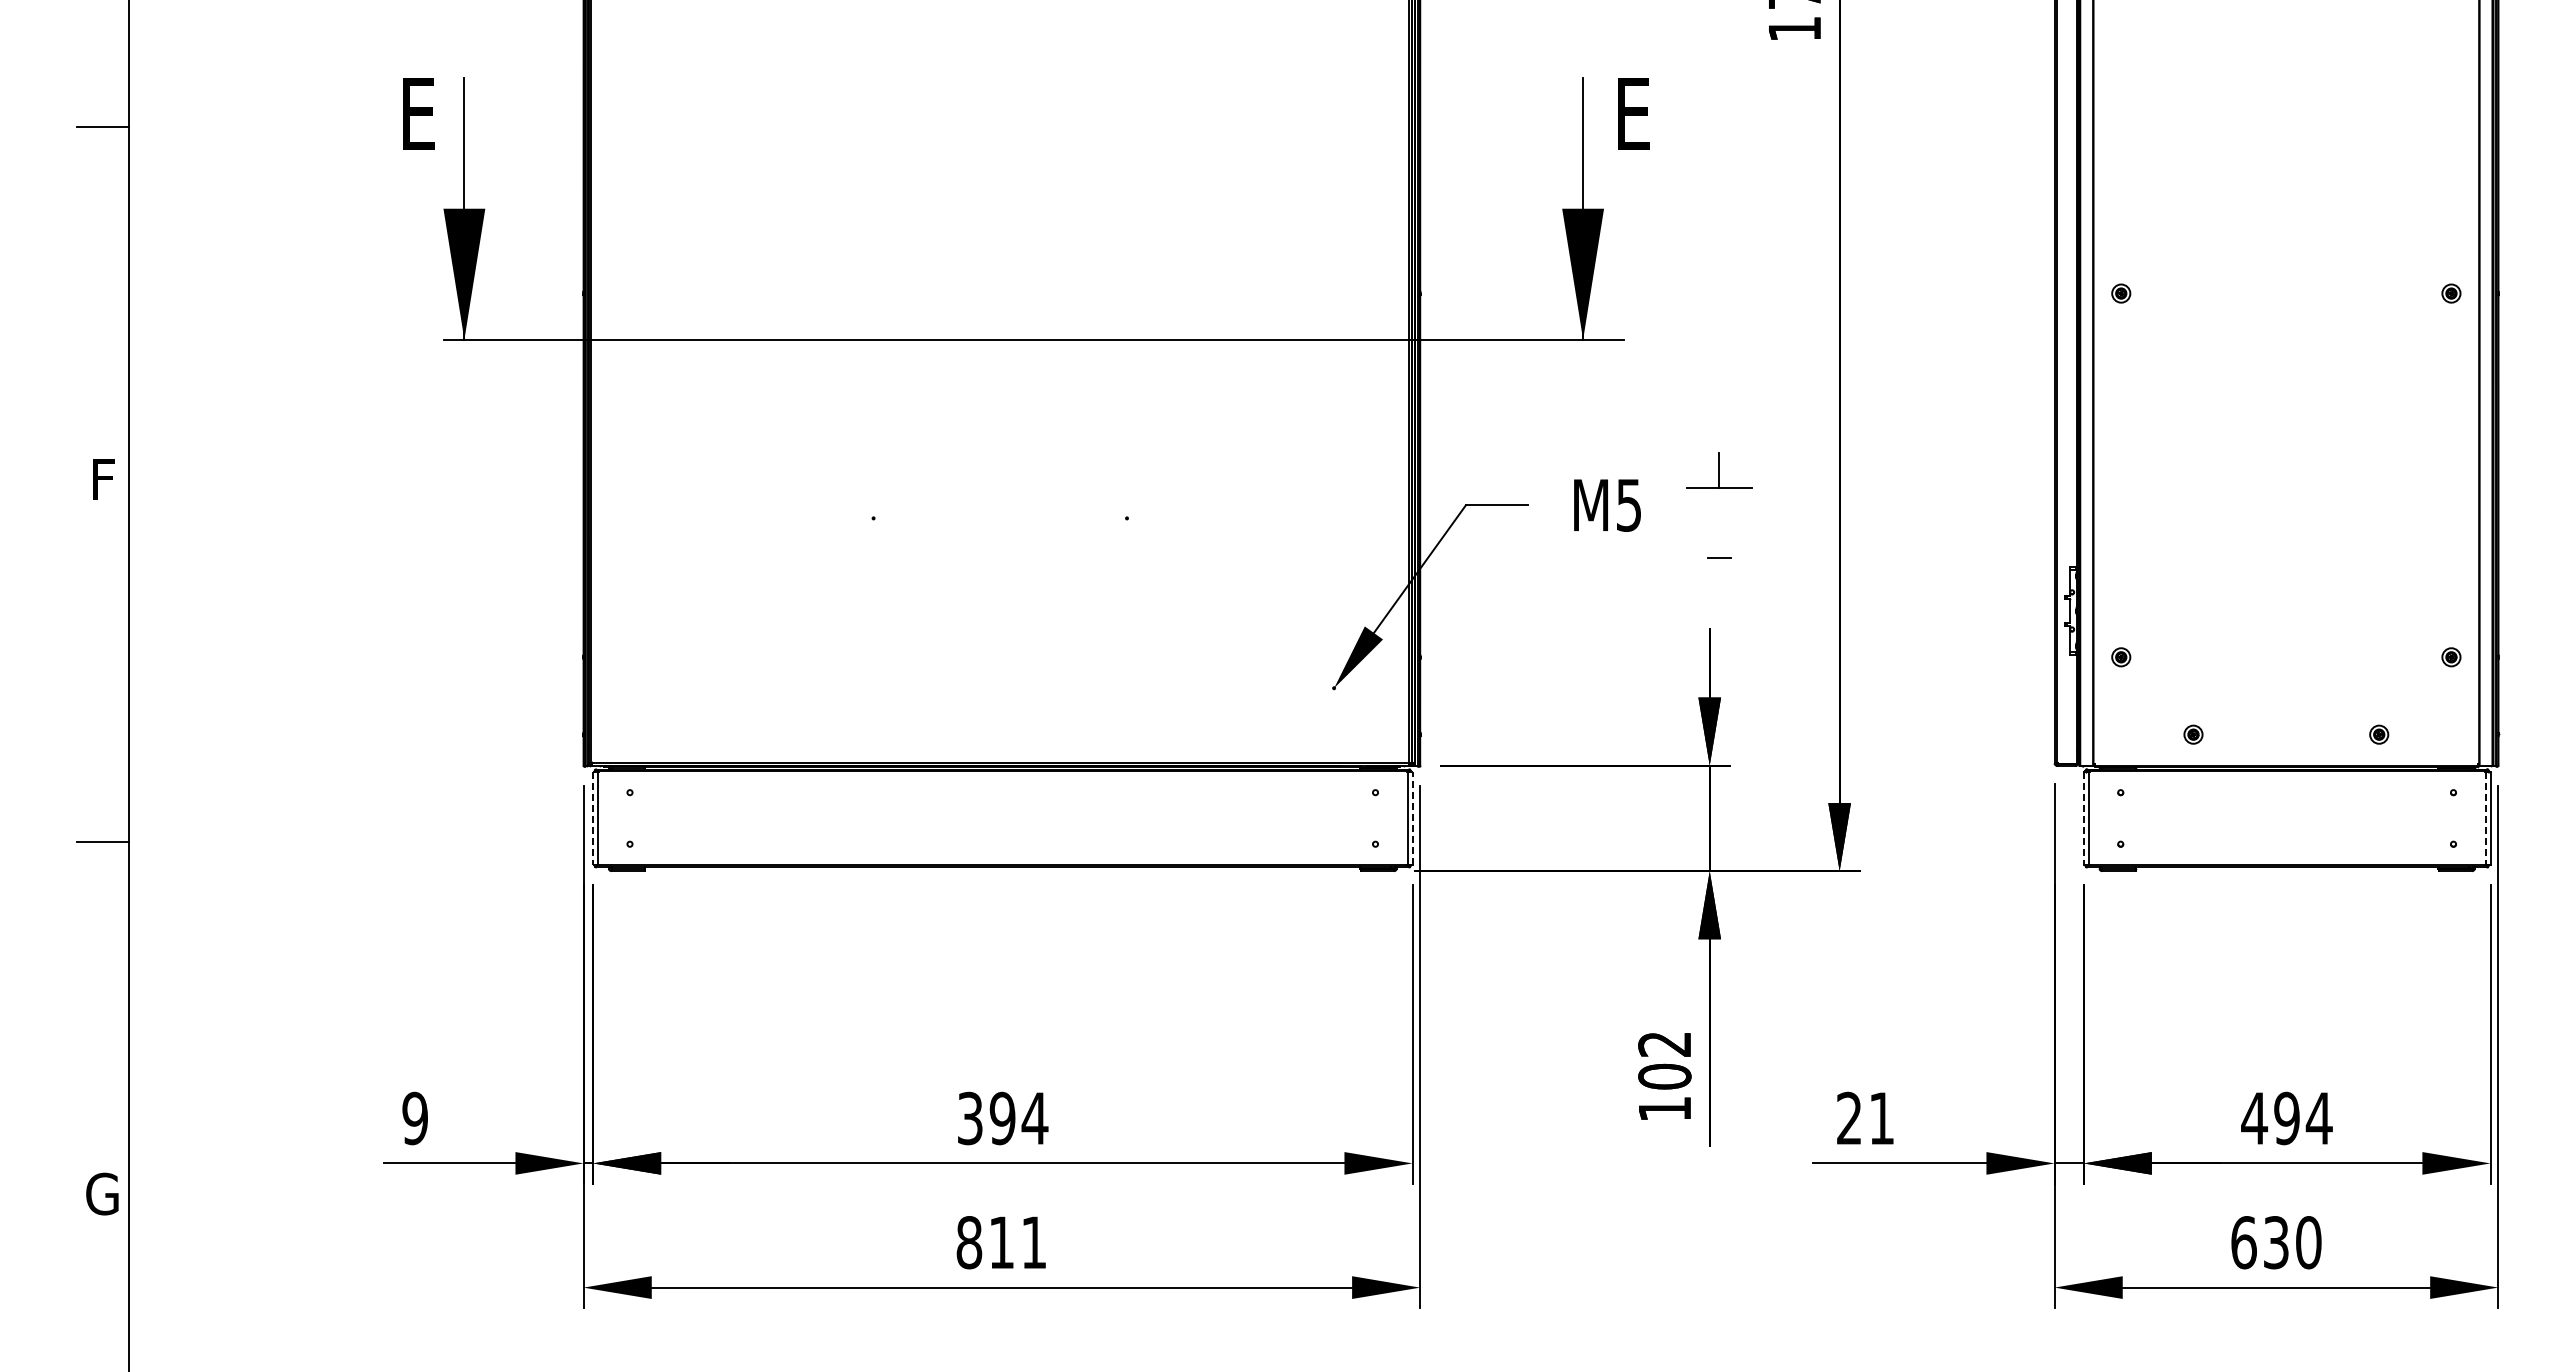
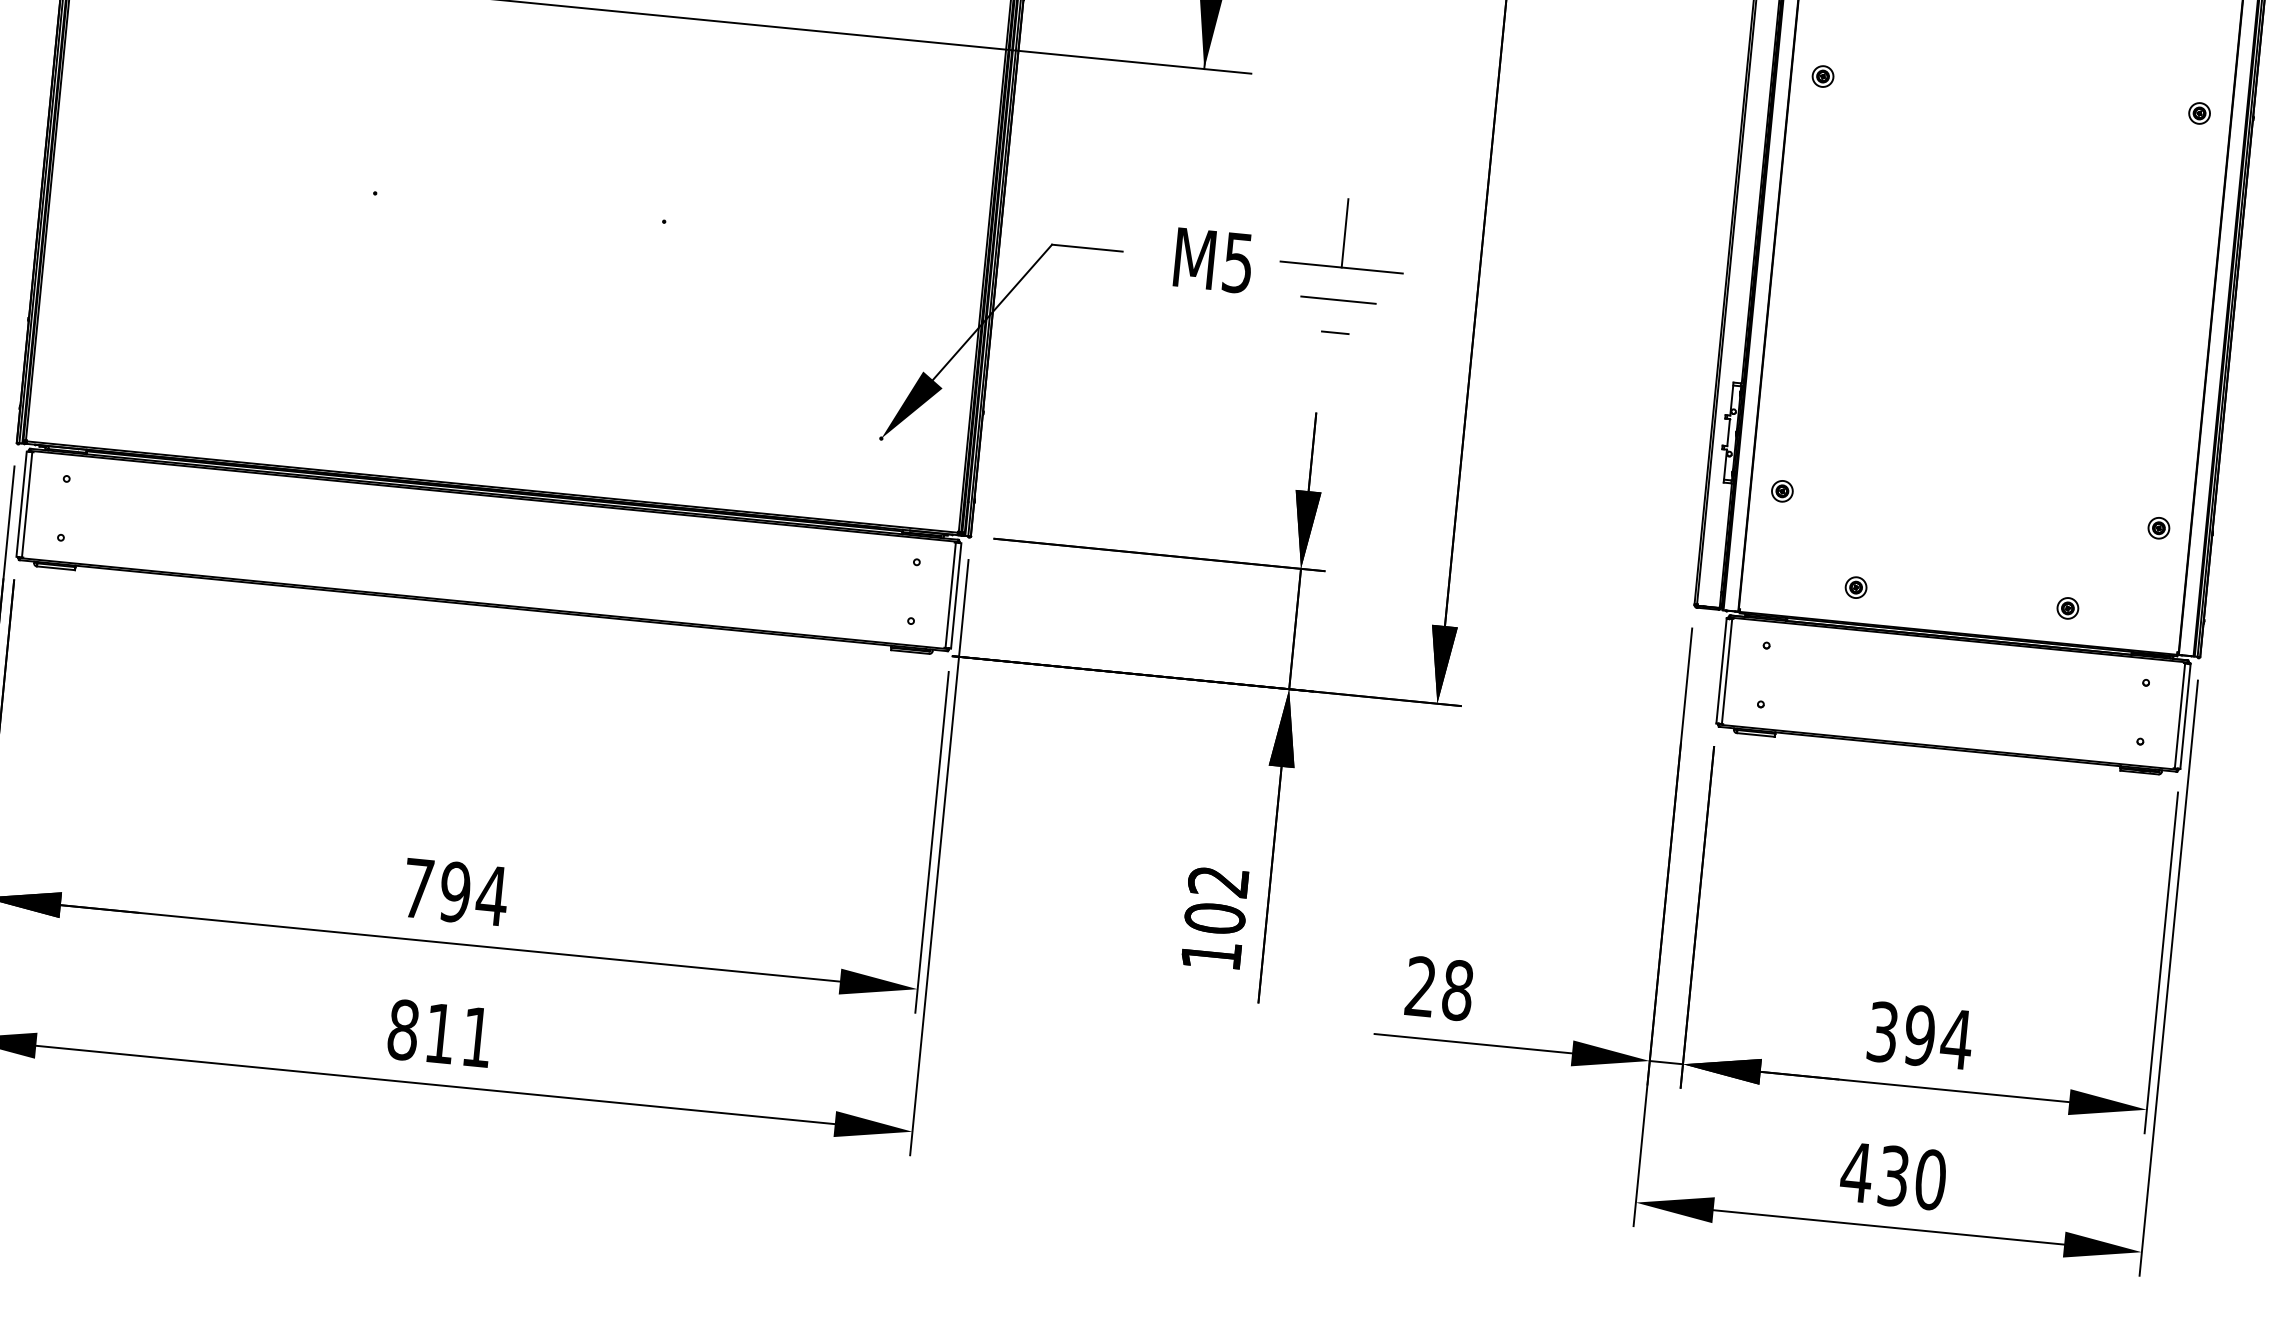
part: (1719, 470) -> (1345, 233), size x1.67
line: (1719, 529) -> (1338, 300), added
line: (1412, 817) -> (956, 594), dashed -> solid
line: (592, 818) -> (21, 504), dashed -> solid
line: (2083, 818) -> (1721, 670), dashed -> solid
line: (2485, 818) -> (2179, 715), dashed -> solid
text: (970, 1118) -> (418, 888), 394 -> 794
text: (1881, 1118) -> (1457, 990), 21 -> 28
text: (2254, 1118) -> (1882, 1032), 494 -> 394
text: (2243, 1242) -> (1856, 1172), 630 -> 430

